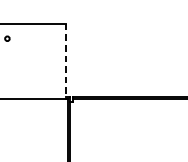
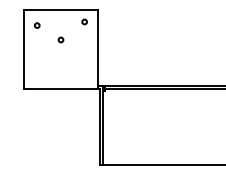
circle: (52, 34) -> (84, 21), added
circle: (29, 52) -> (60, 39), added
line: (65, 61) -> (97, 49), dashed -> solid

